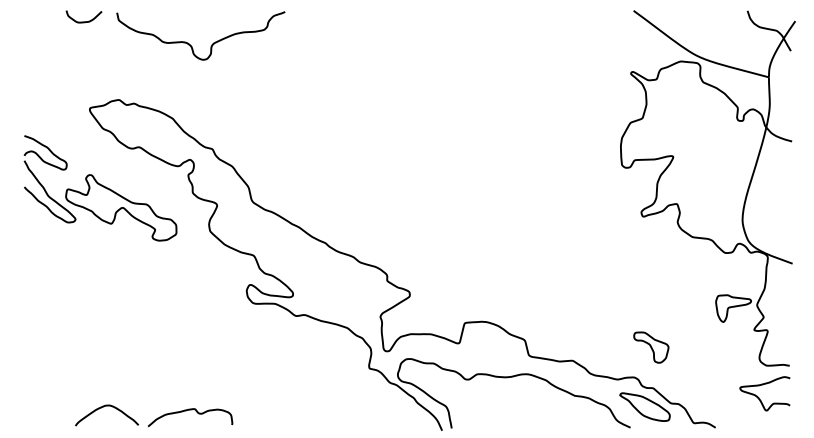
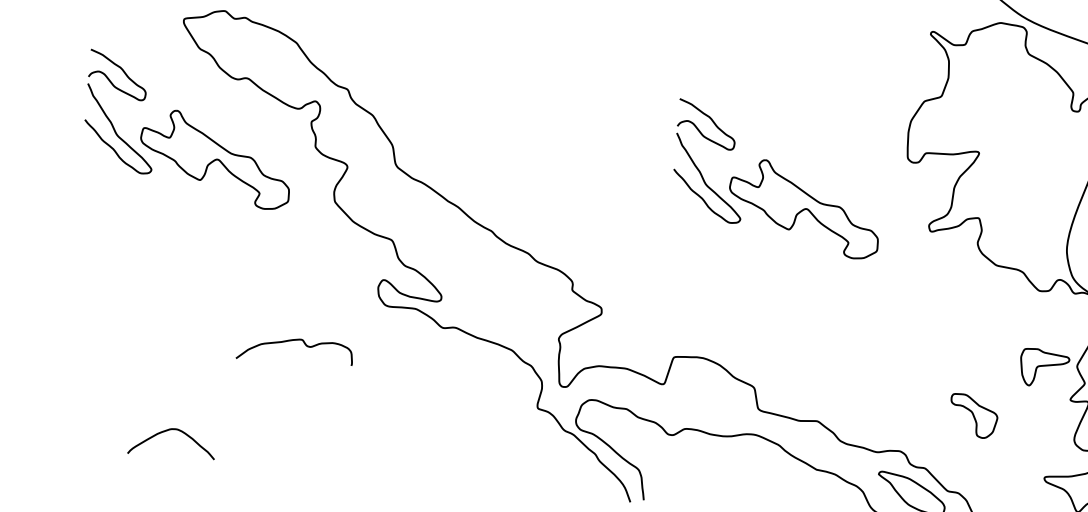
part: (529, 188) -> (778, 179), added
part: (651, 347) -> (973, 416), moved
curve: (190, 410) -> (296, 341), moved

